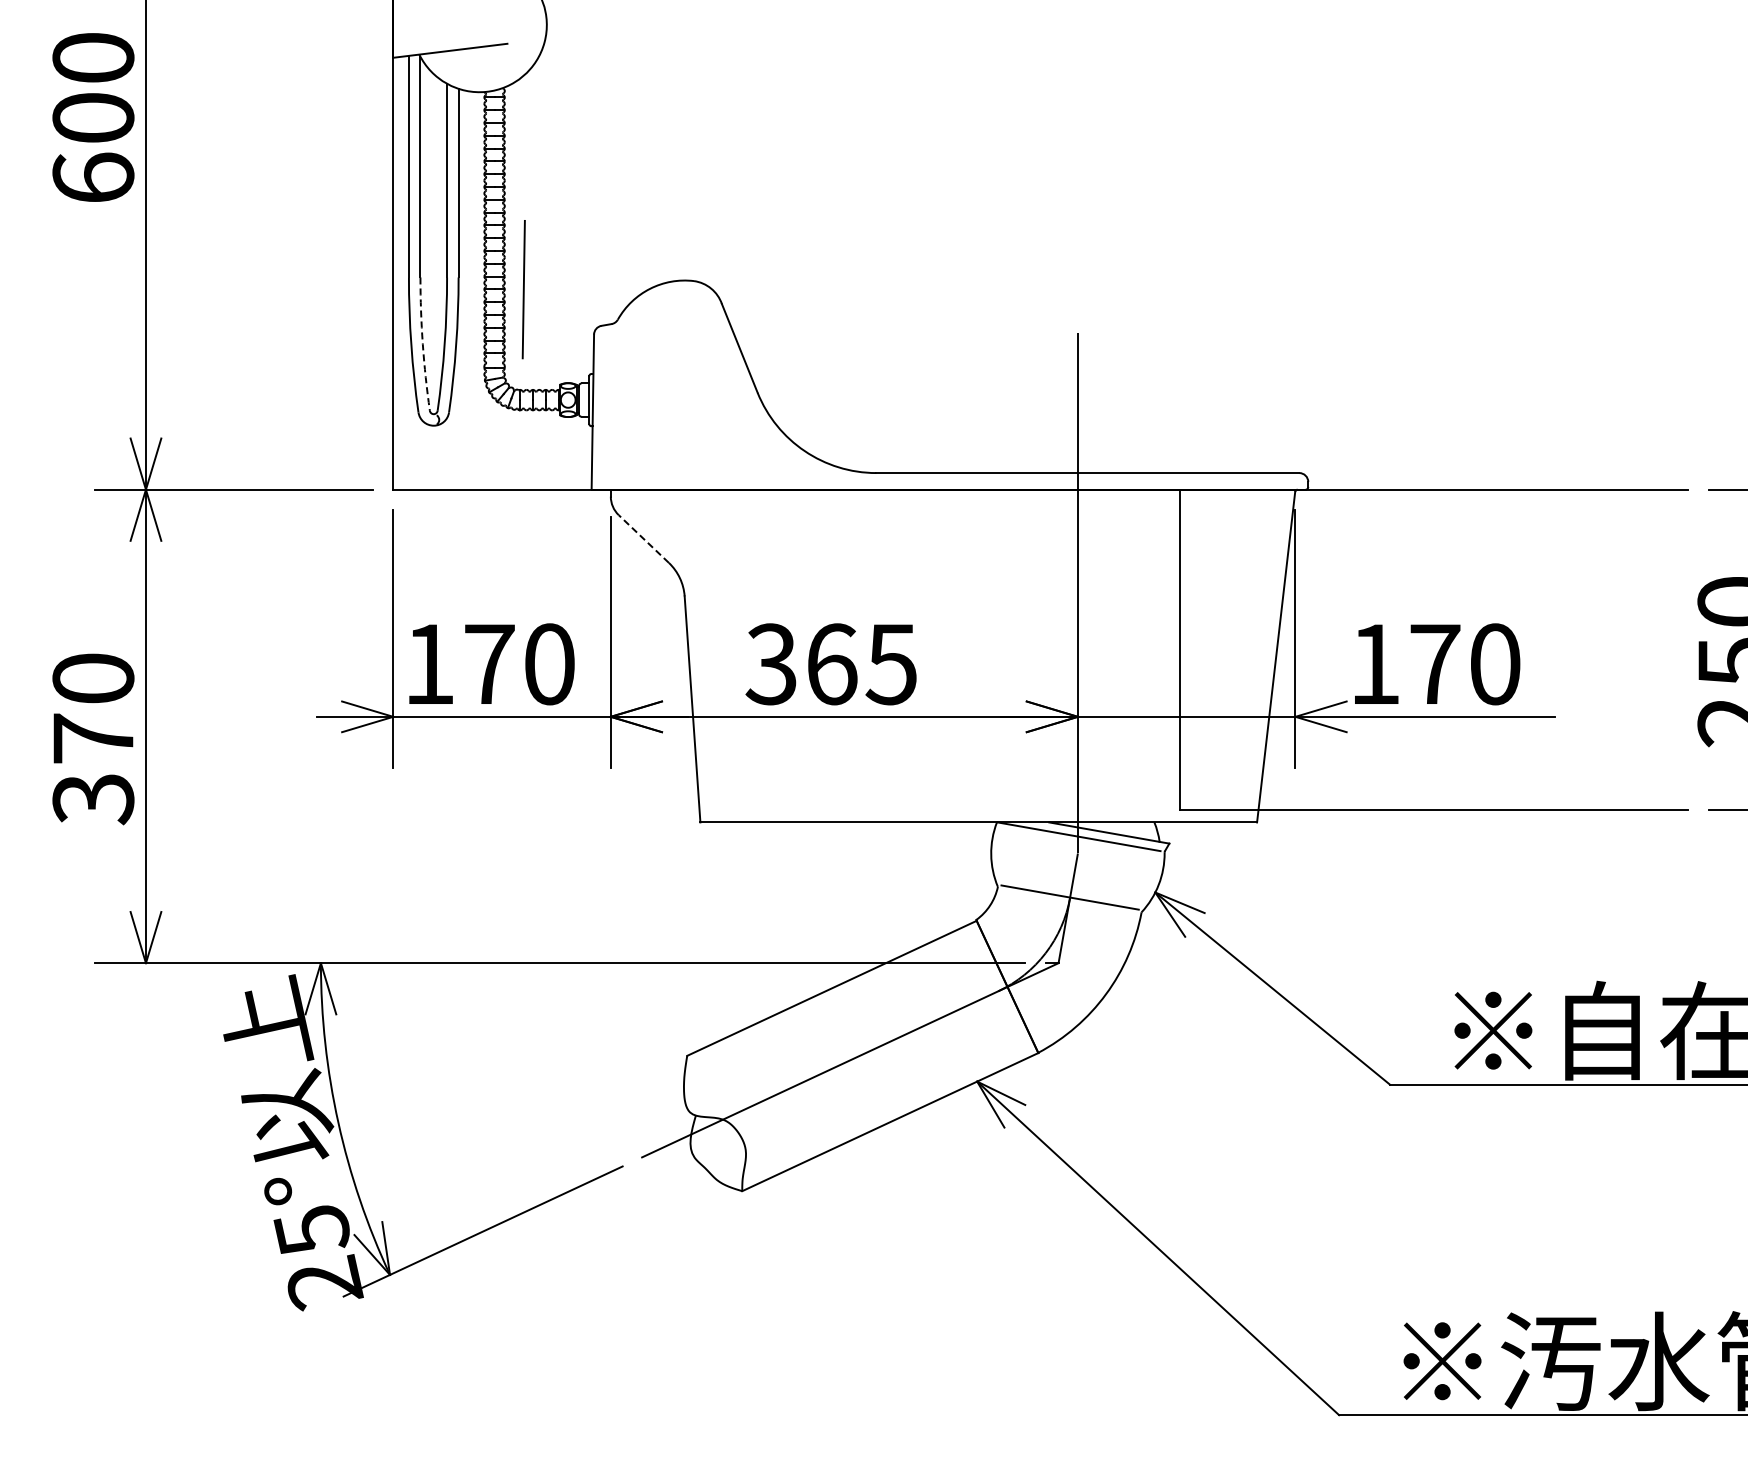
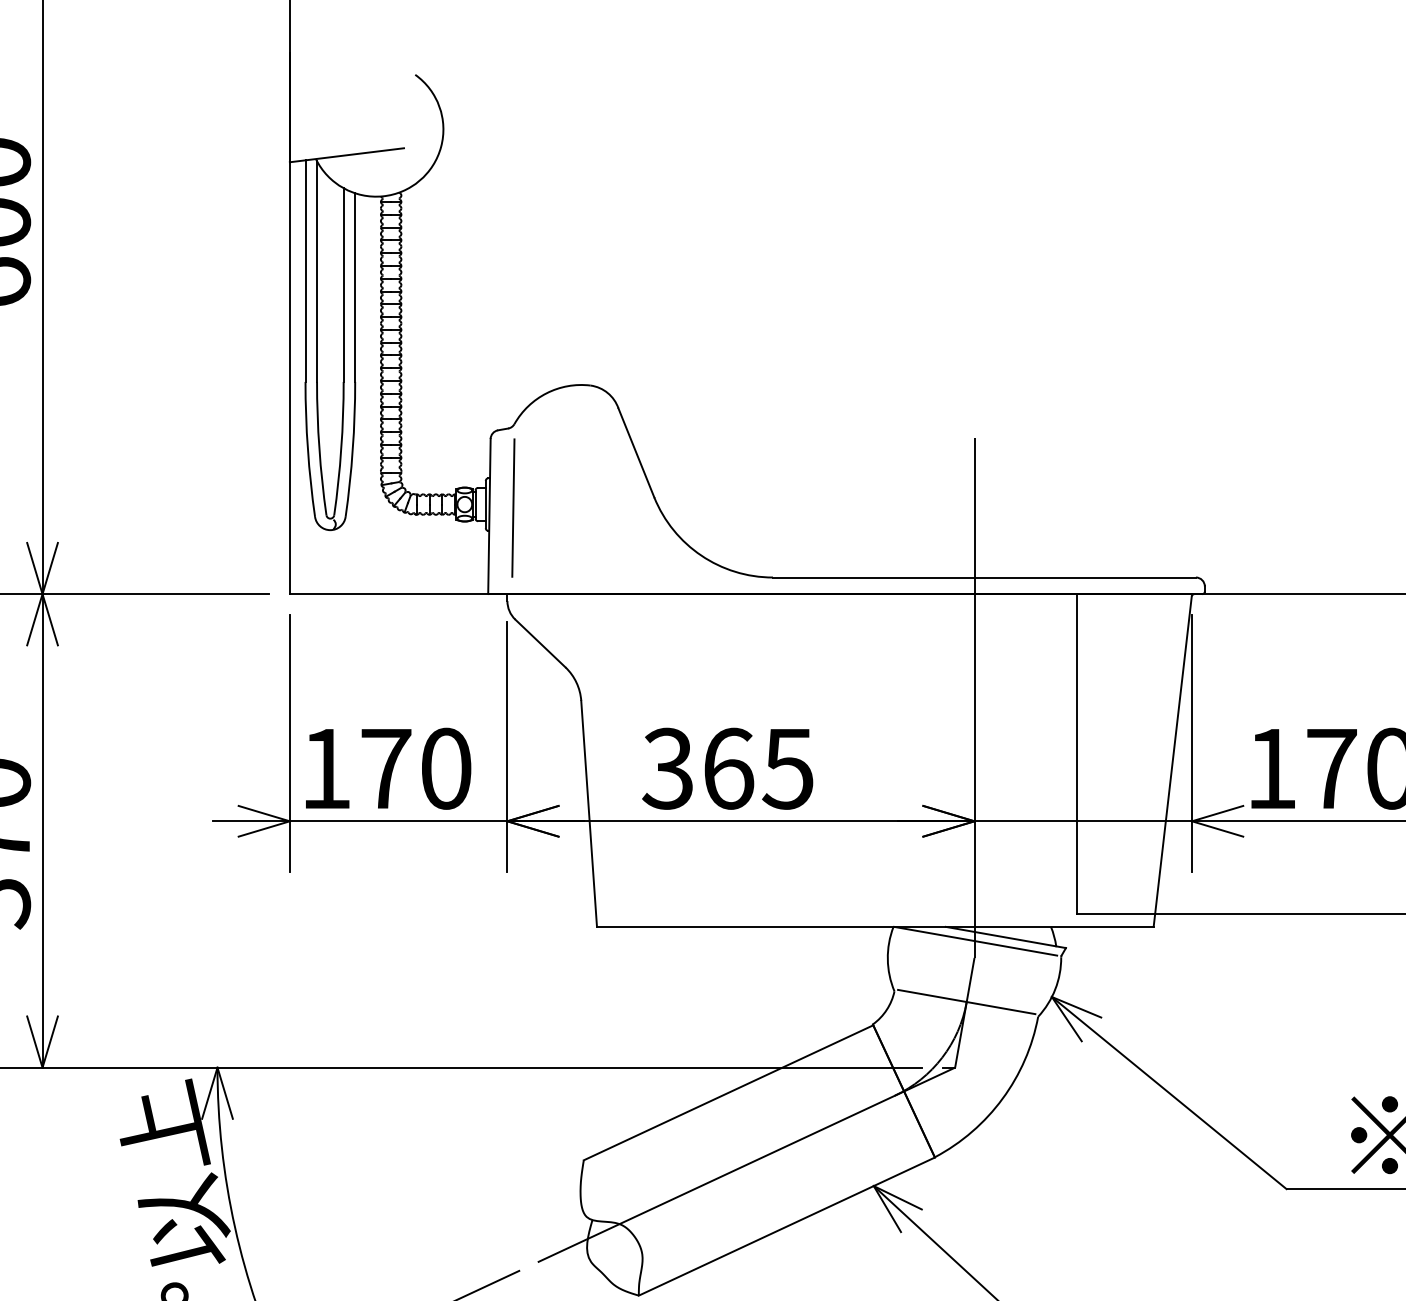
line: (523, 289) -> (513, 507), moved
arc: (422, 344) -> (319, 448), dashed -> solid
line: (643, 539) -> (540, 643), dashed -> solid

